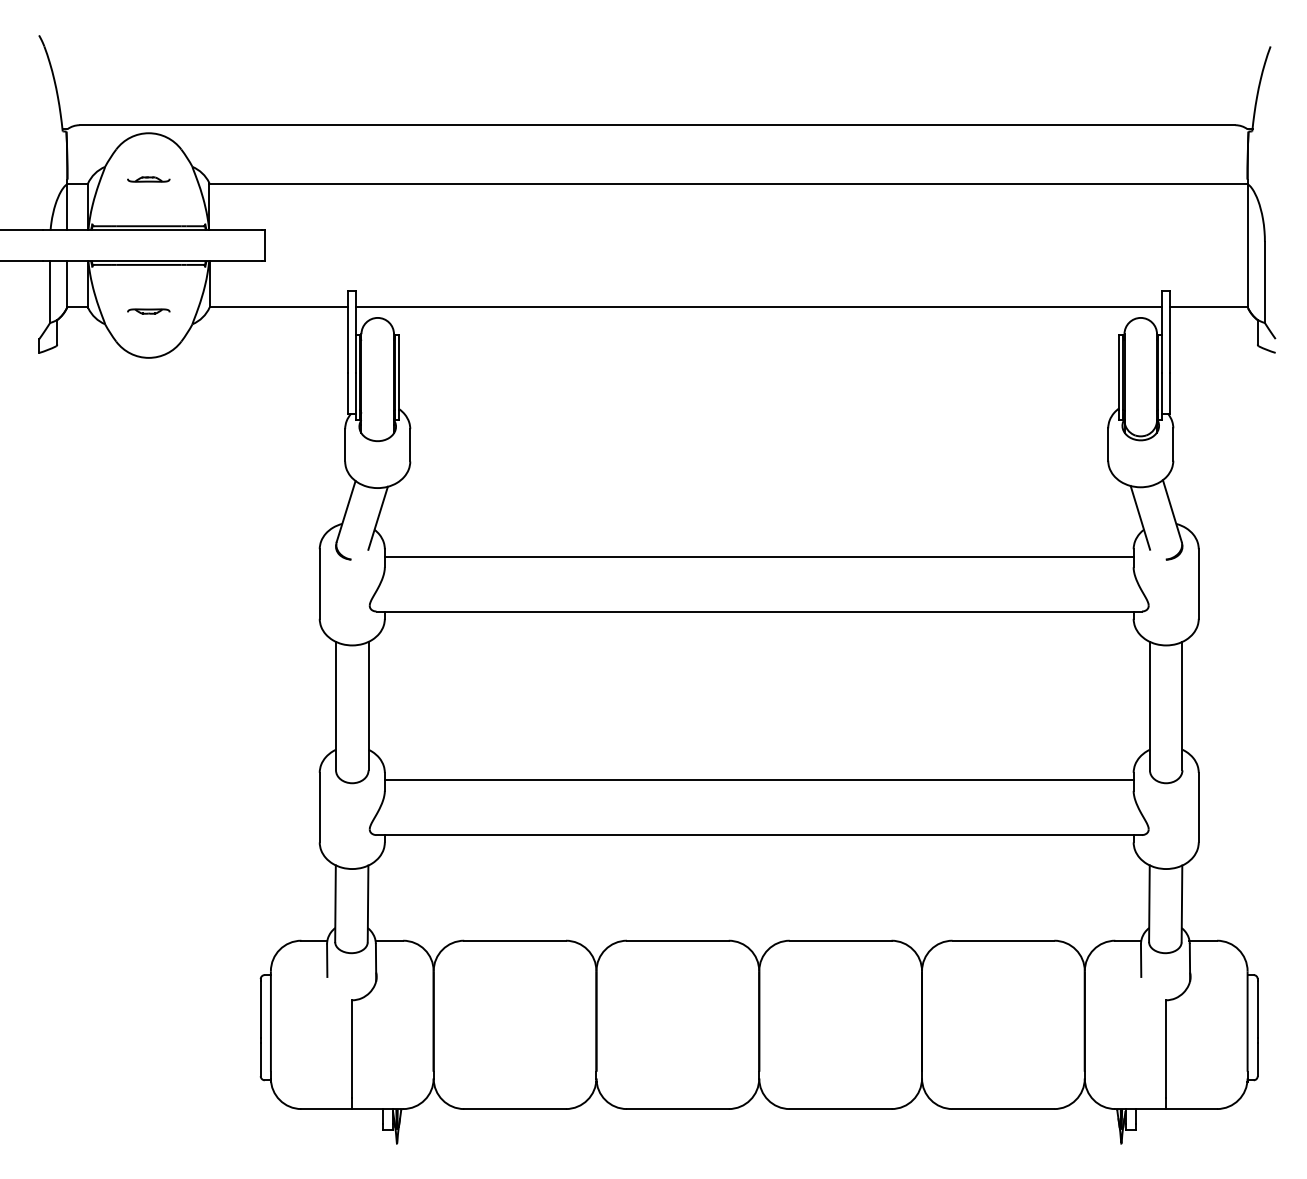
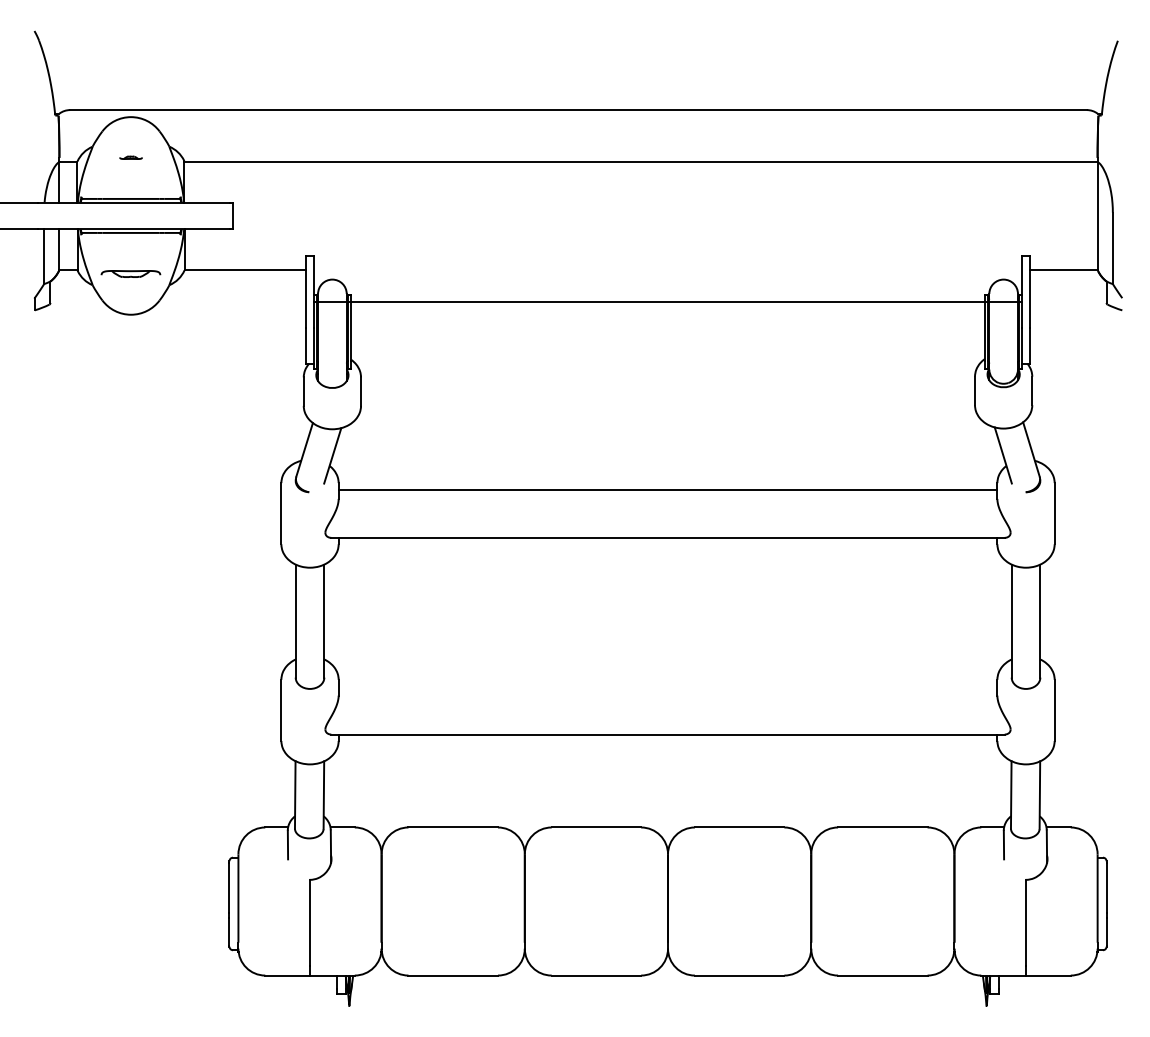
part: (148, 179) -> (130, 157), size x0.6
line: (759, 306) -> (668, 302), moved
part: (148, 311) -> (130, 273), size x1.6
line: (758, 780) -> (667, 686), removed

